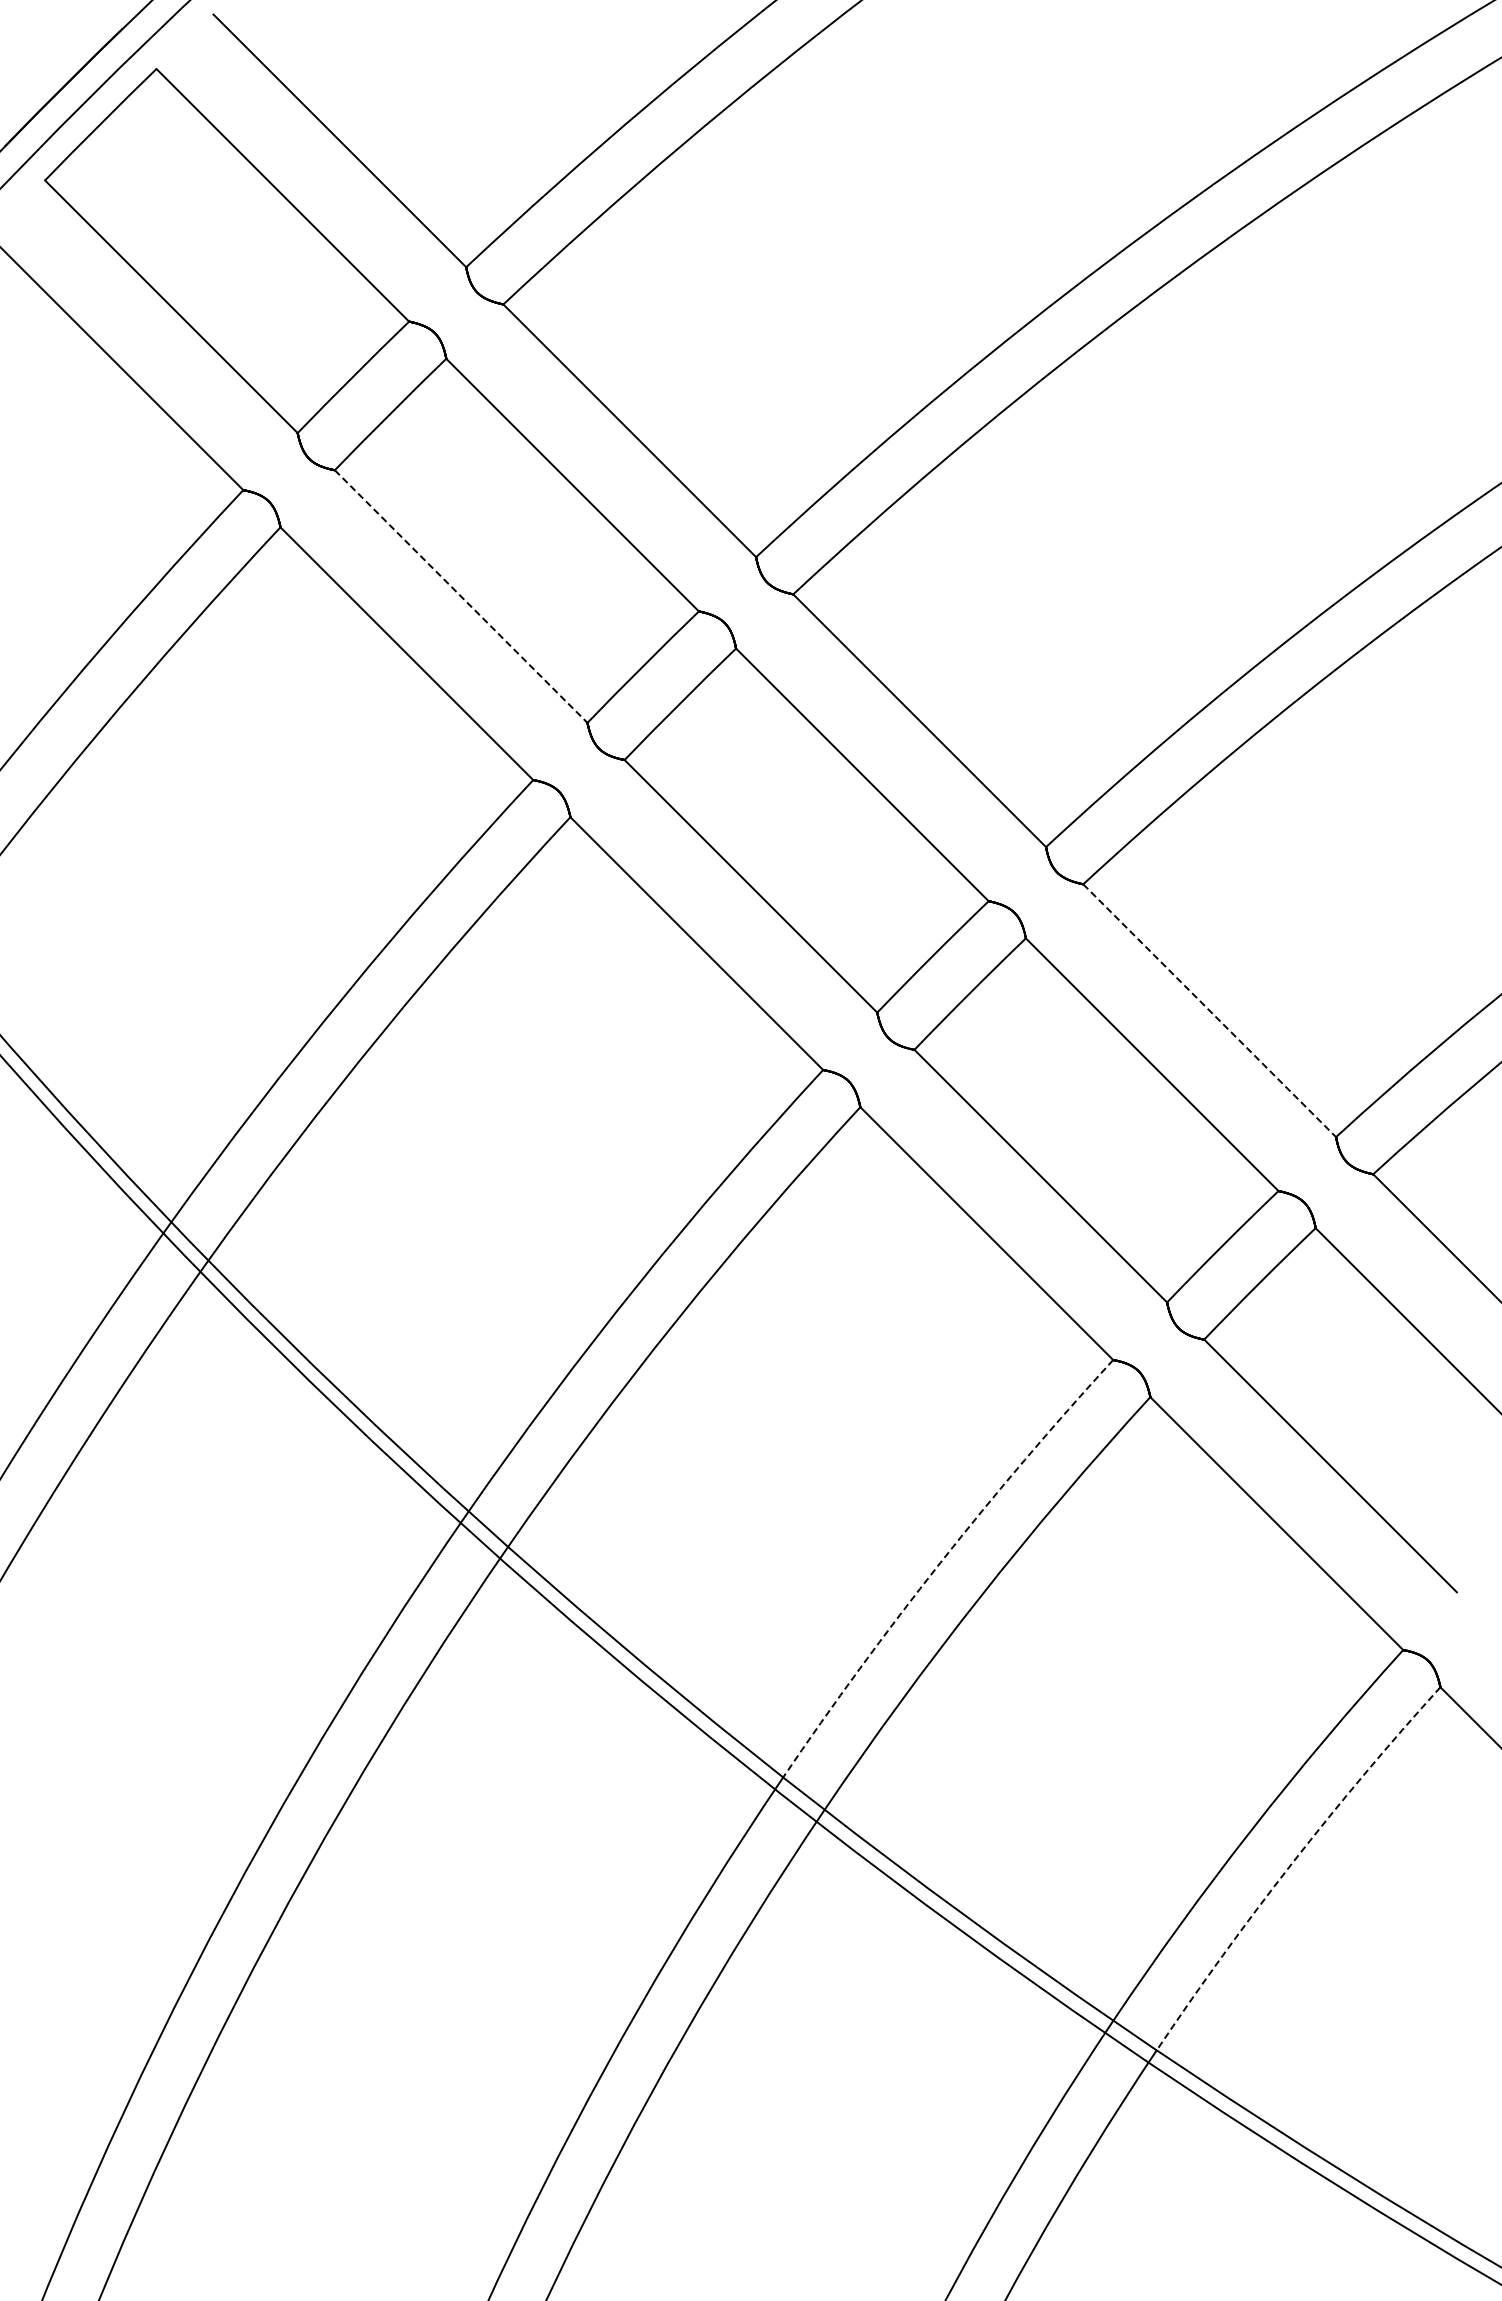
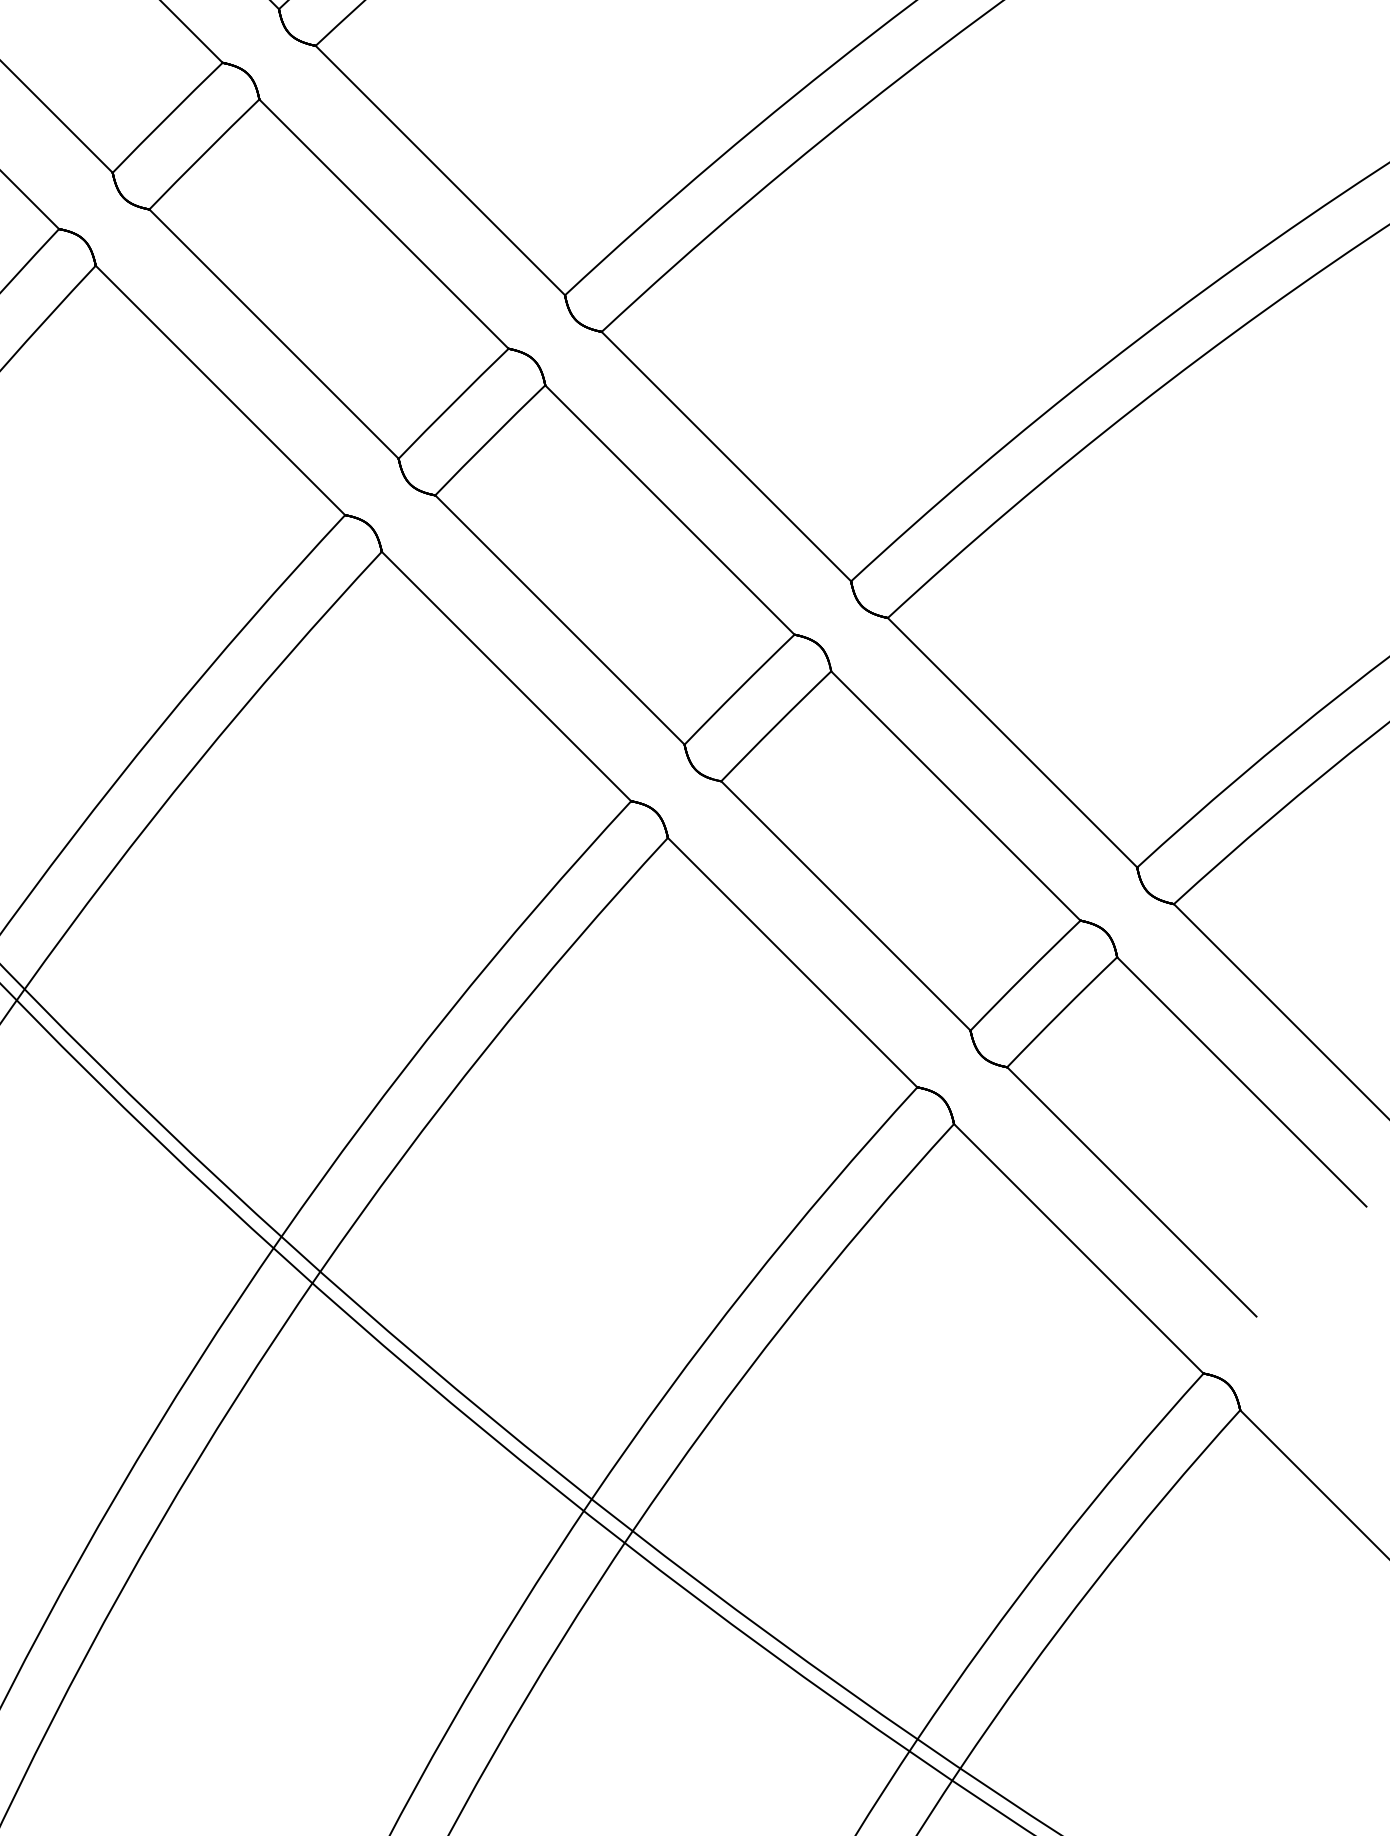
line: (461, 596) -> (274, 334), dashed -> solid
line: (1209, 1010) -> (1012, 742), dashed -> solid
arc: (940, 1562) -> (746, 1287), dashed -> solid
arc: (1292, 1863) -> (1094, 1584), dashed -> solid

